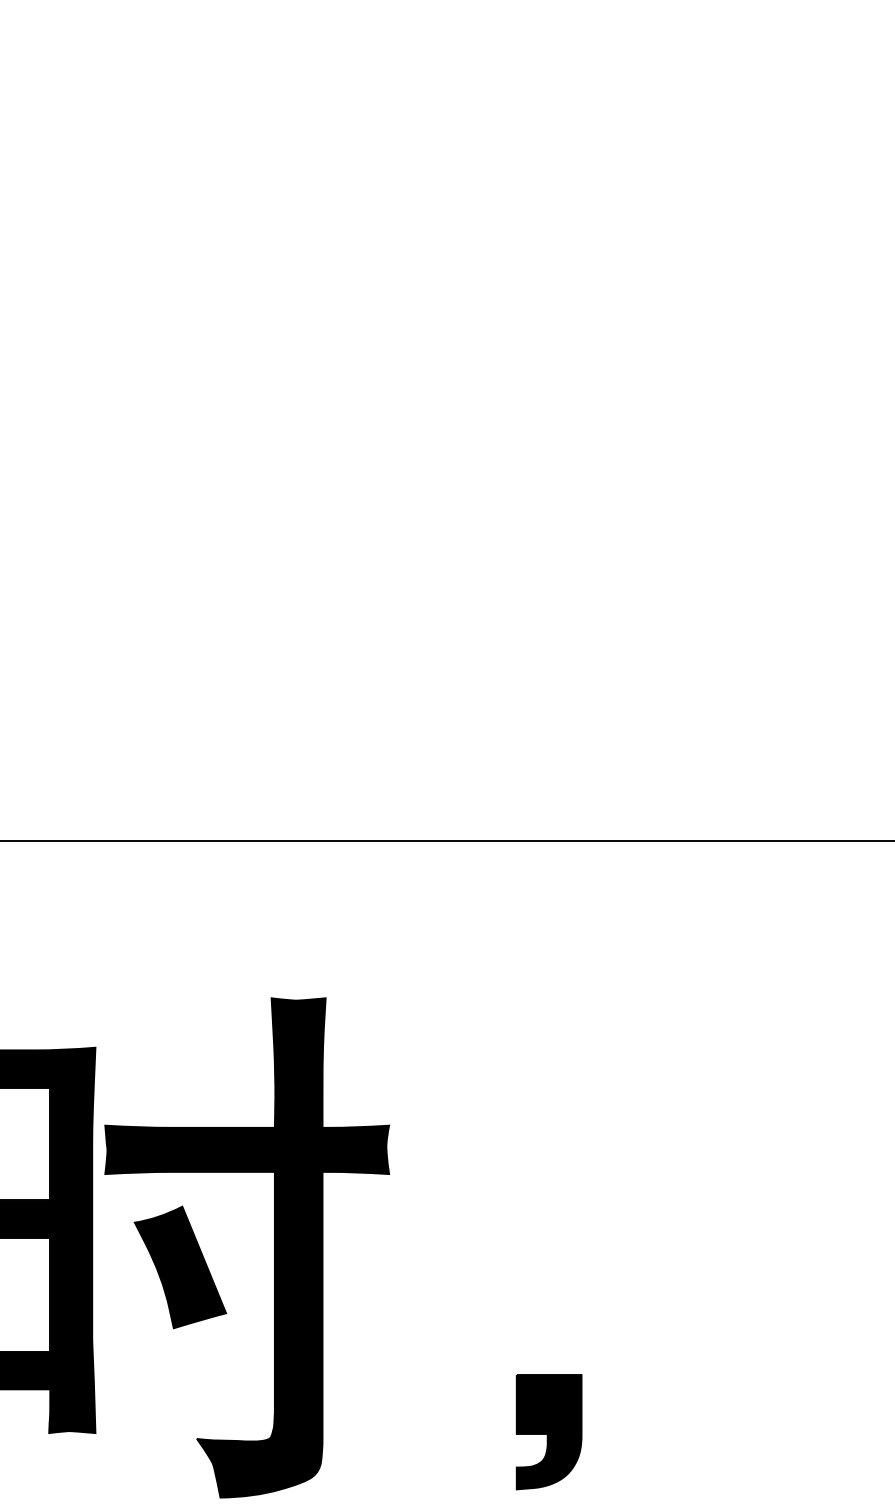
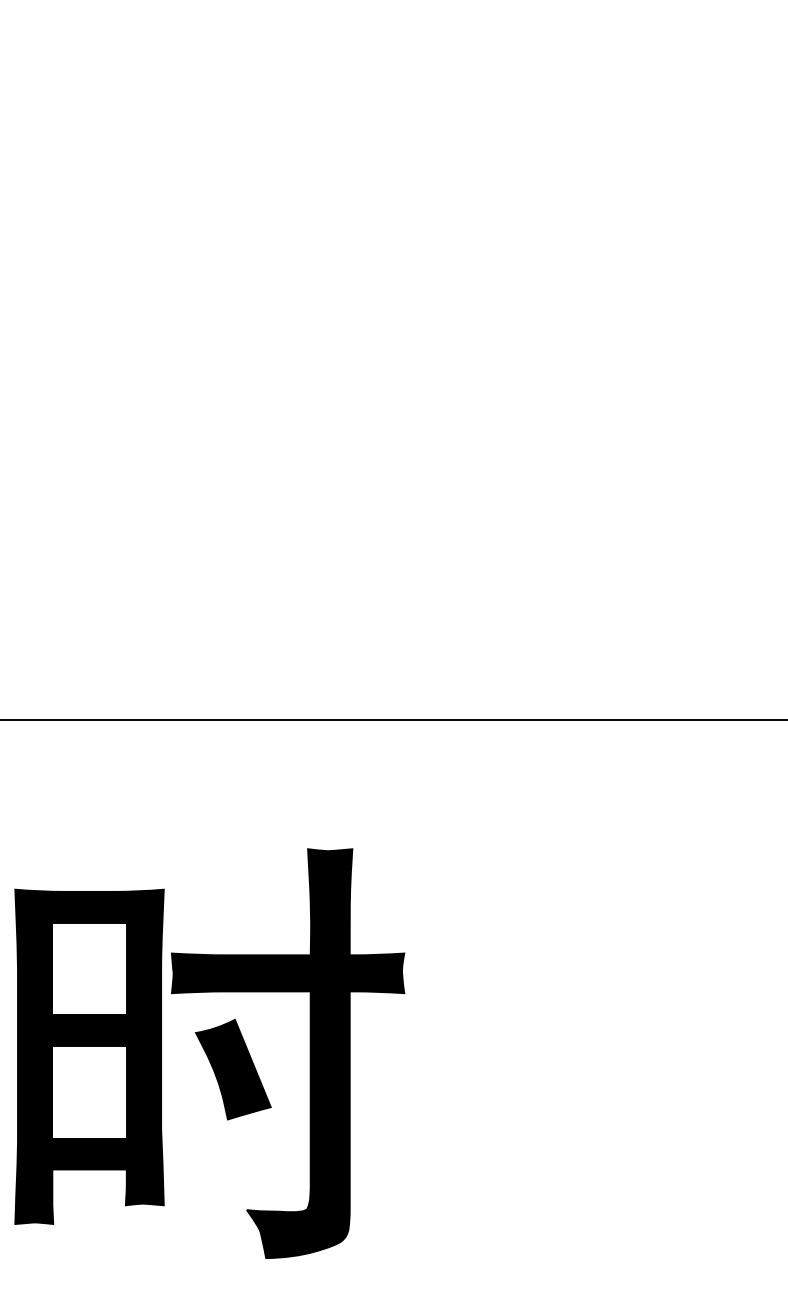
part: (549, 1432) -> (535, 1204), removed

